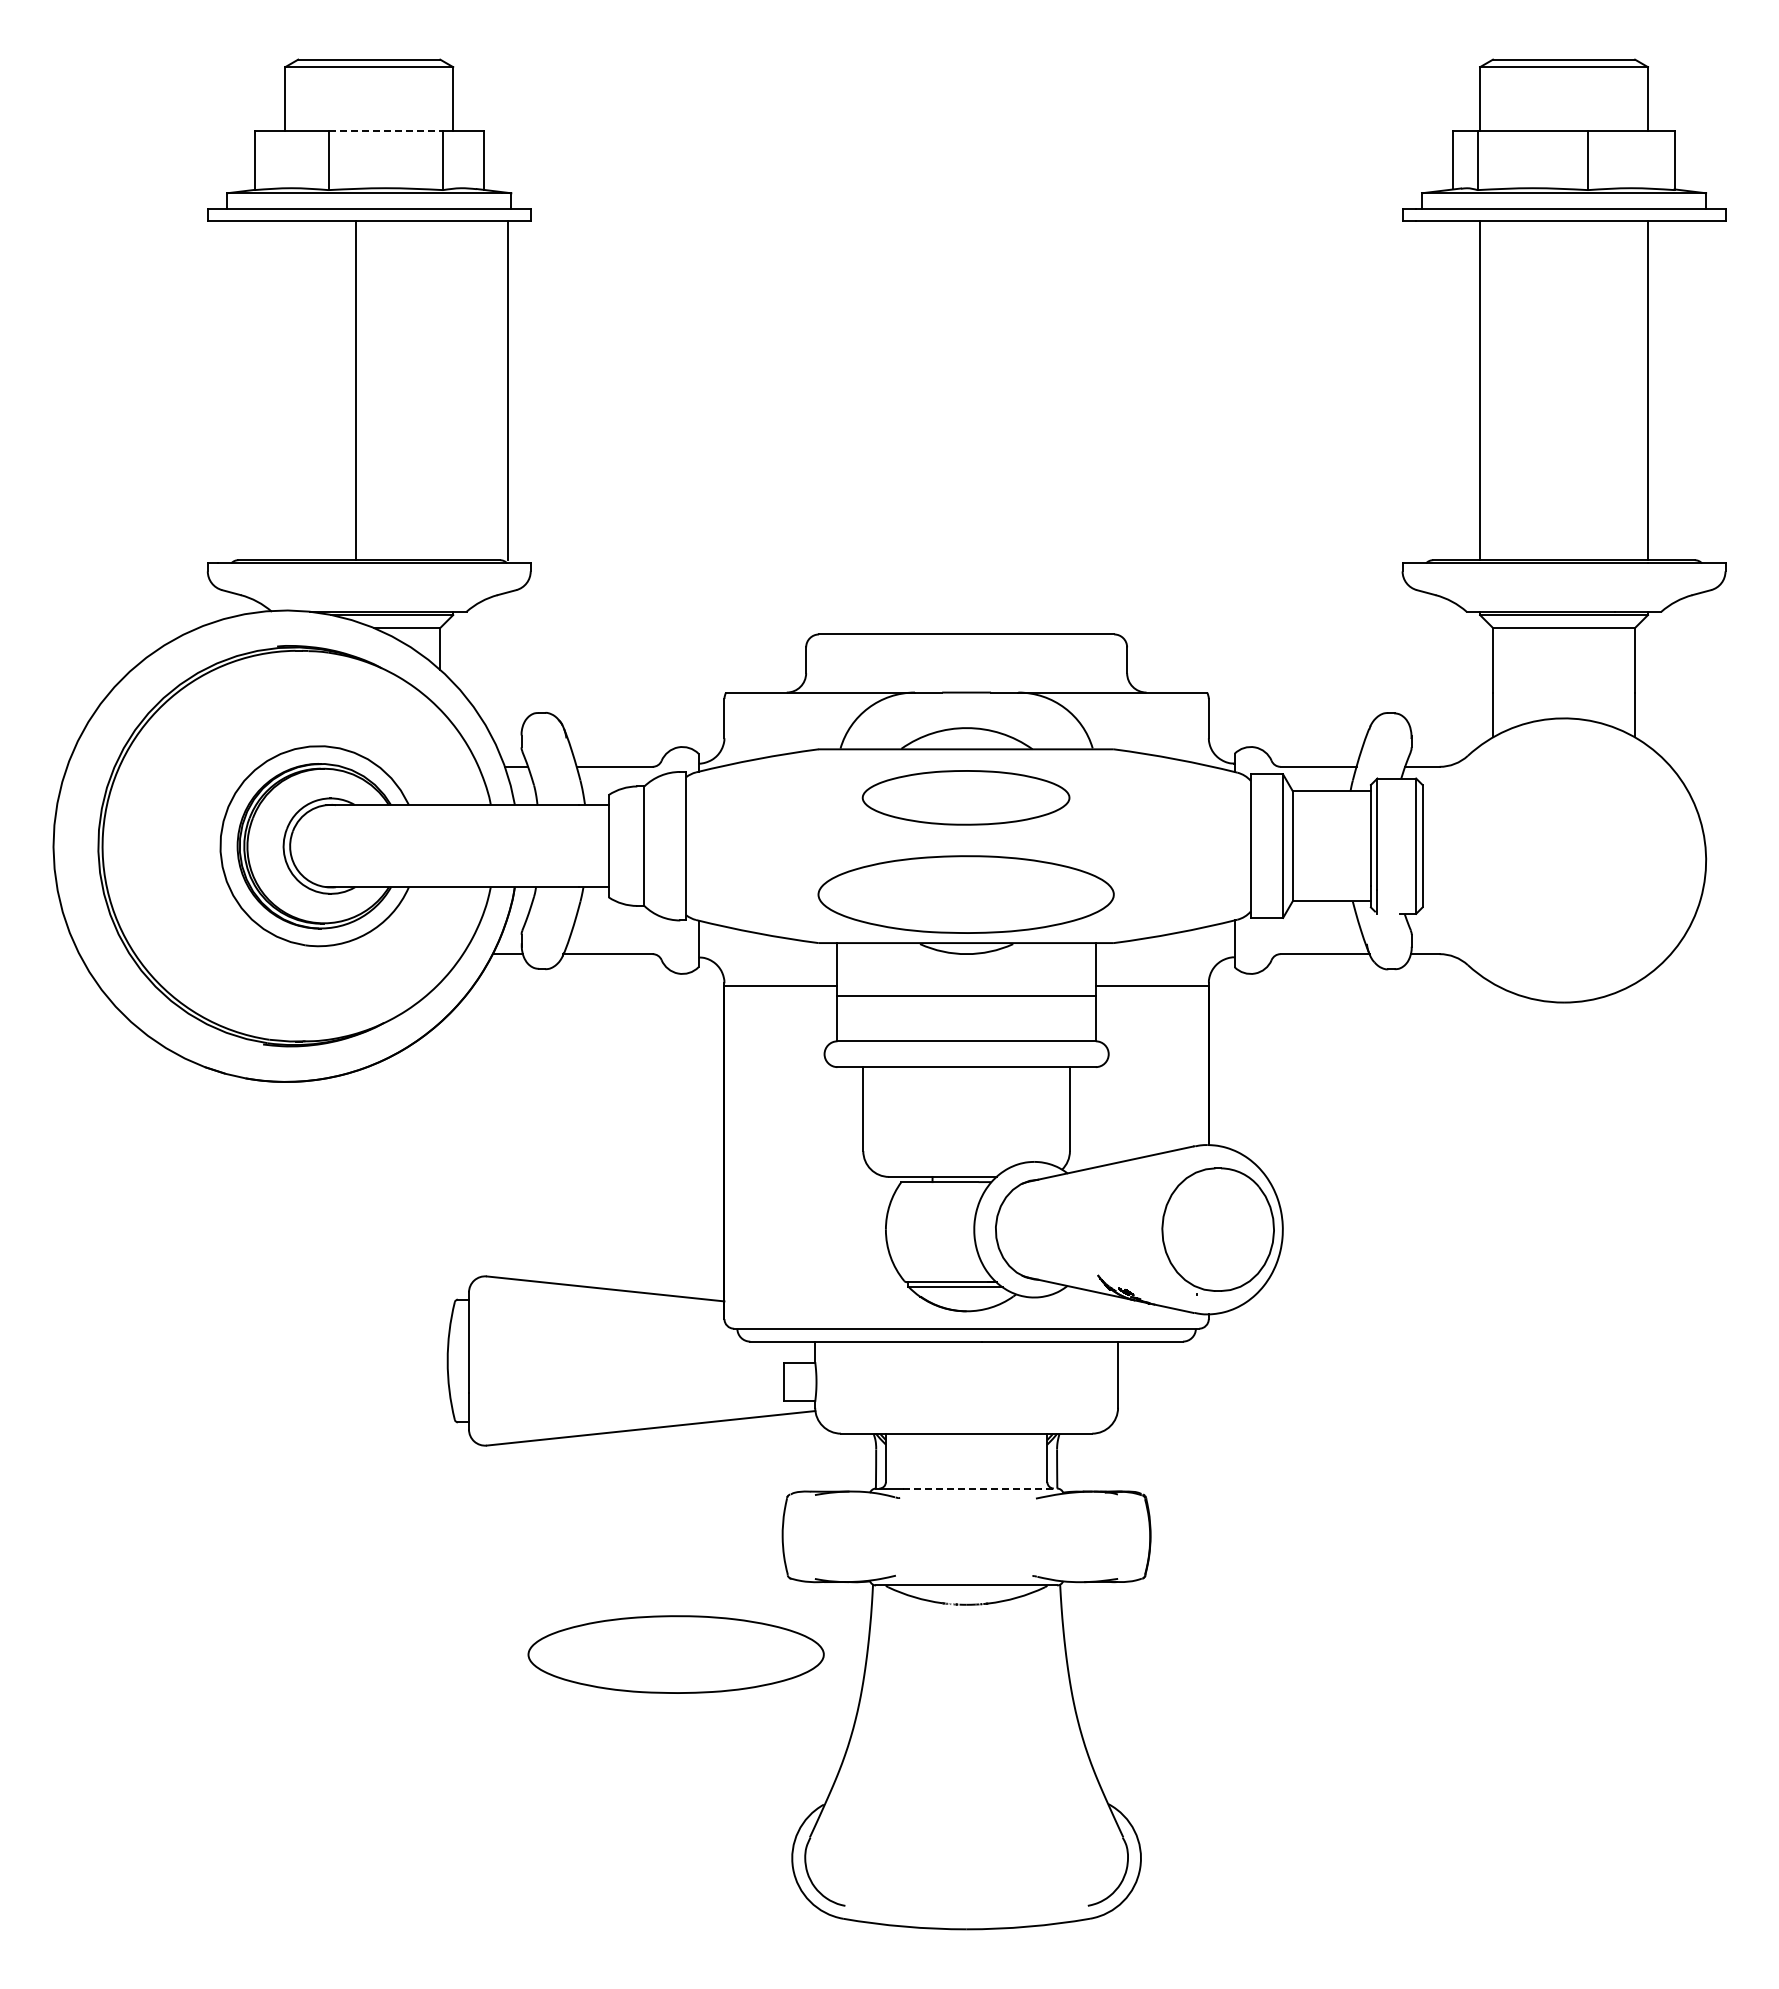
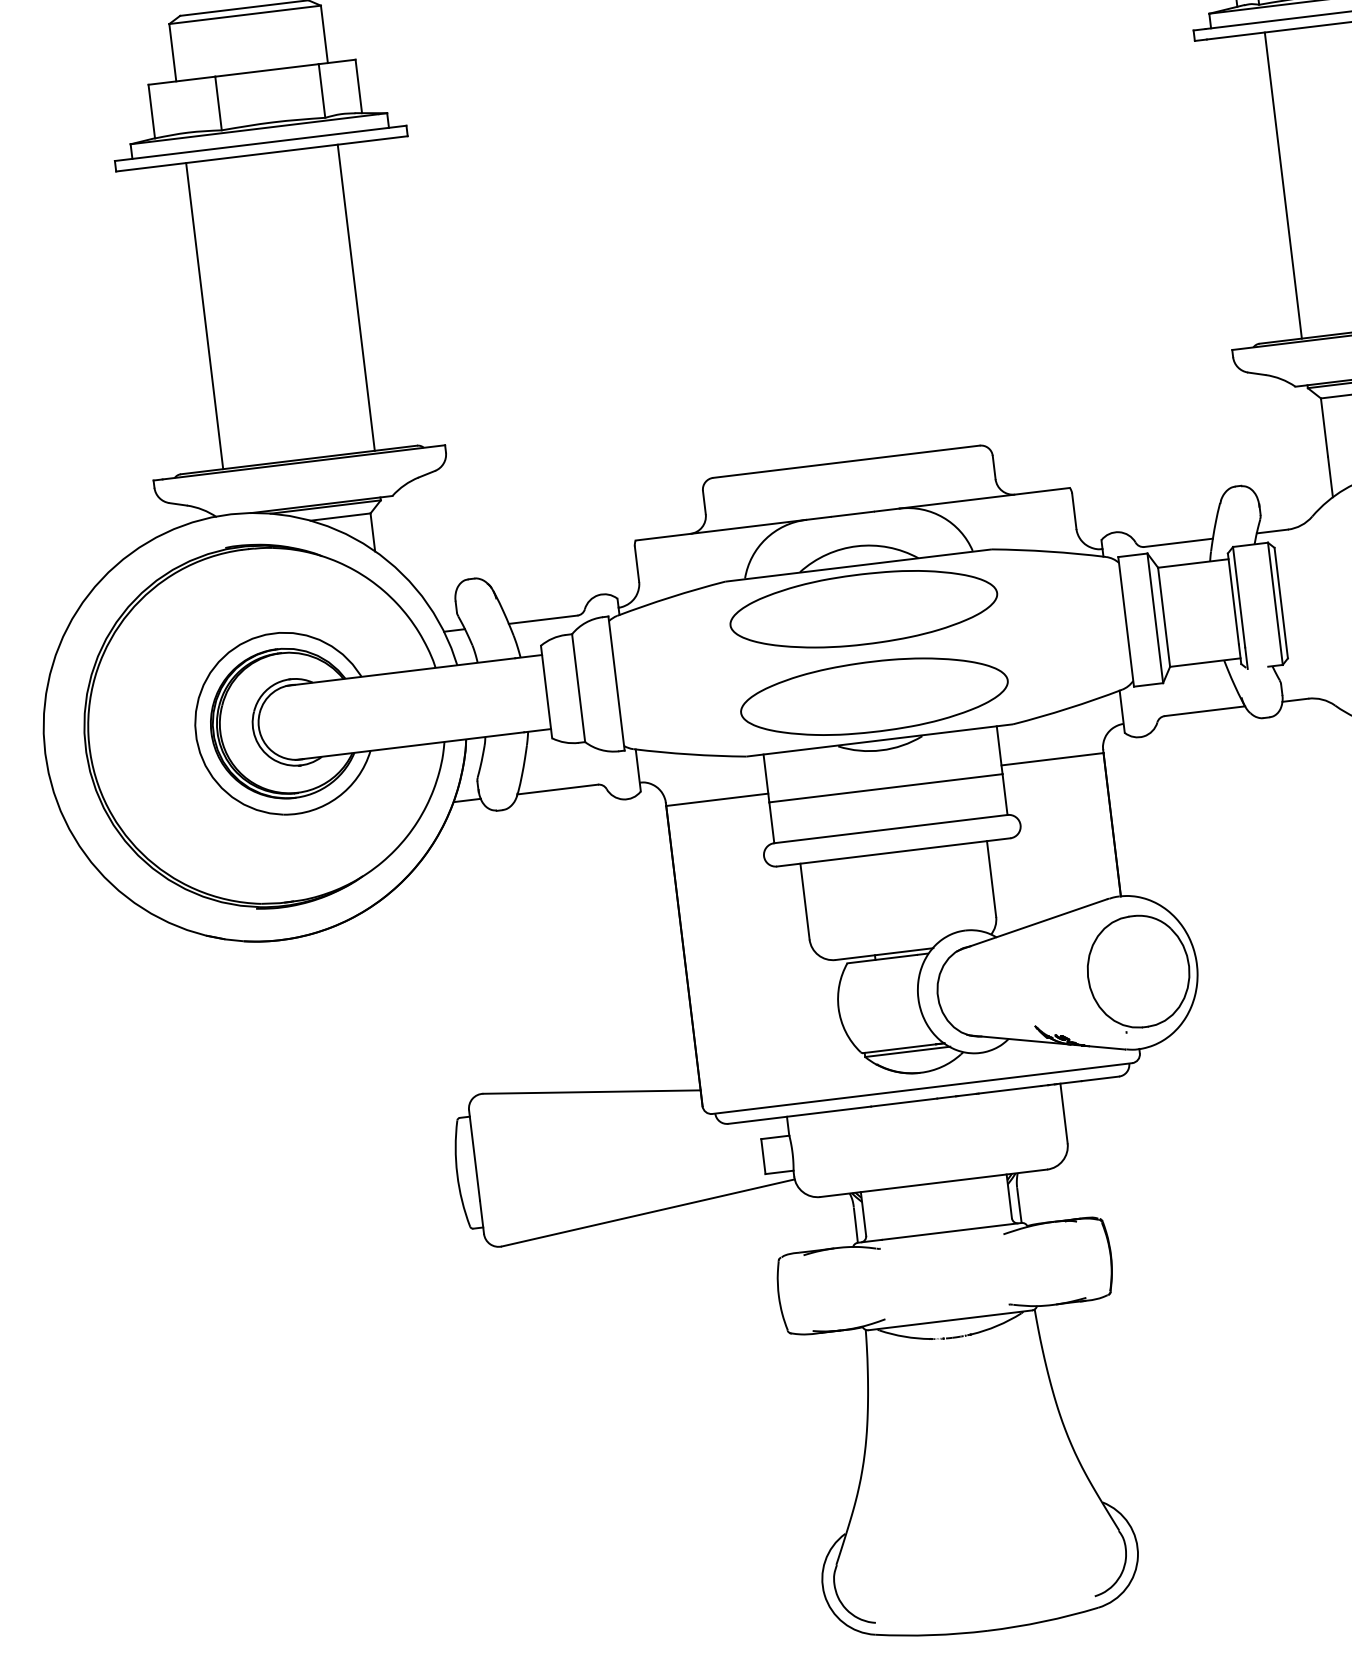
line: (386, 130) -> (267, 70), dashed -> solid
line: (356, 390) -> (204, 315), moved
line: (508, 390) -> (356, 297), moved
part: (965, 797) -> (863, 609), size x1.43
line: (980, 1488) -> (952, 1231), dashed -> solid
part: (675, 1654) -> (695, 1414), removed

